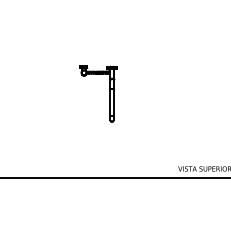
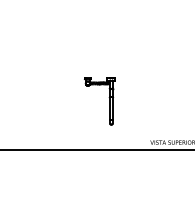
part: (109, 93) -> (109, 100), moved

